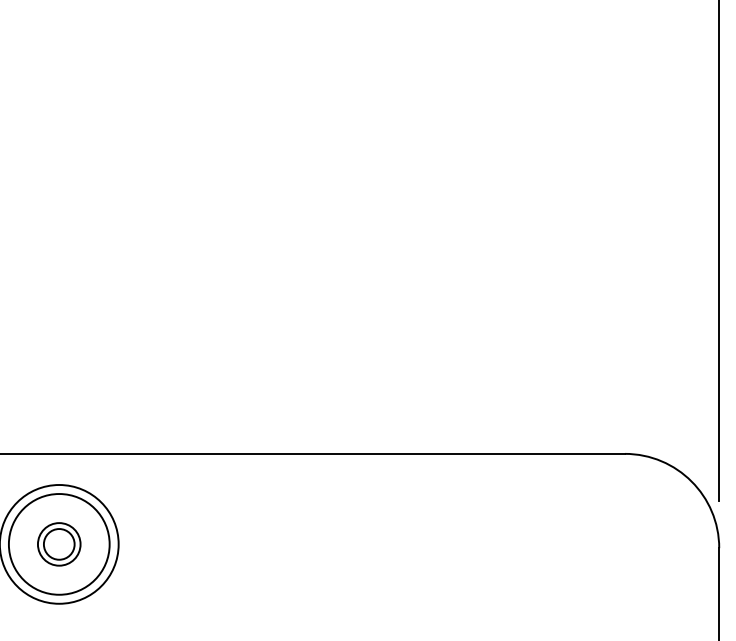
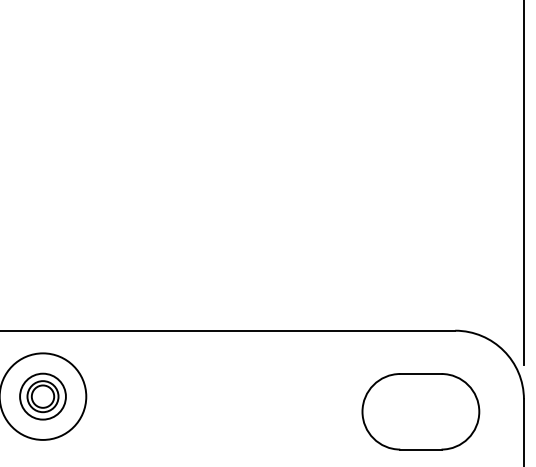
circle: (58, 544) -> (42, 396), size x0.62
part: (577, 564) -> (420, 411), added

